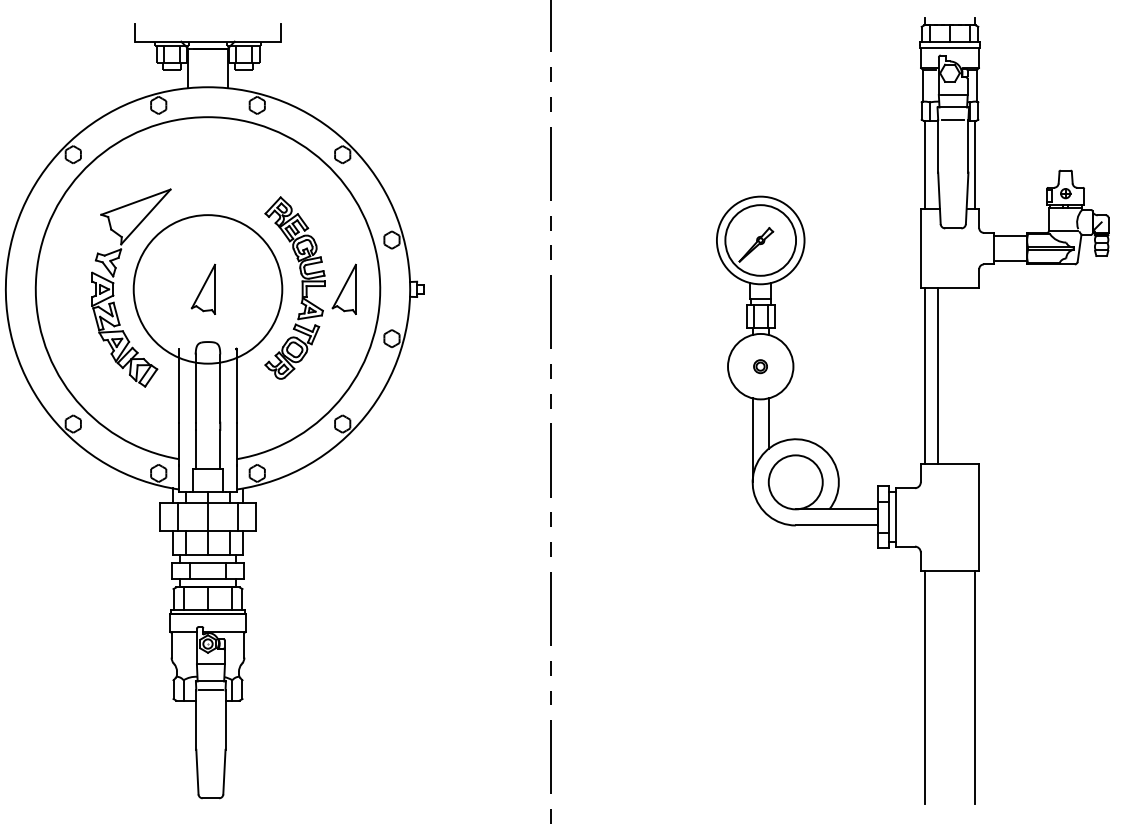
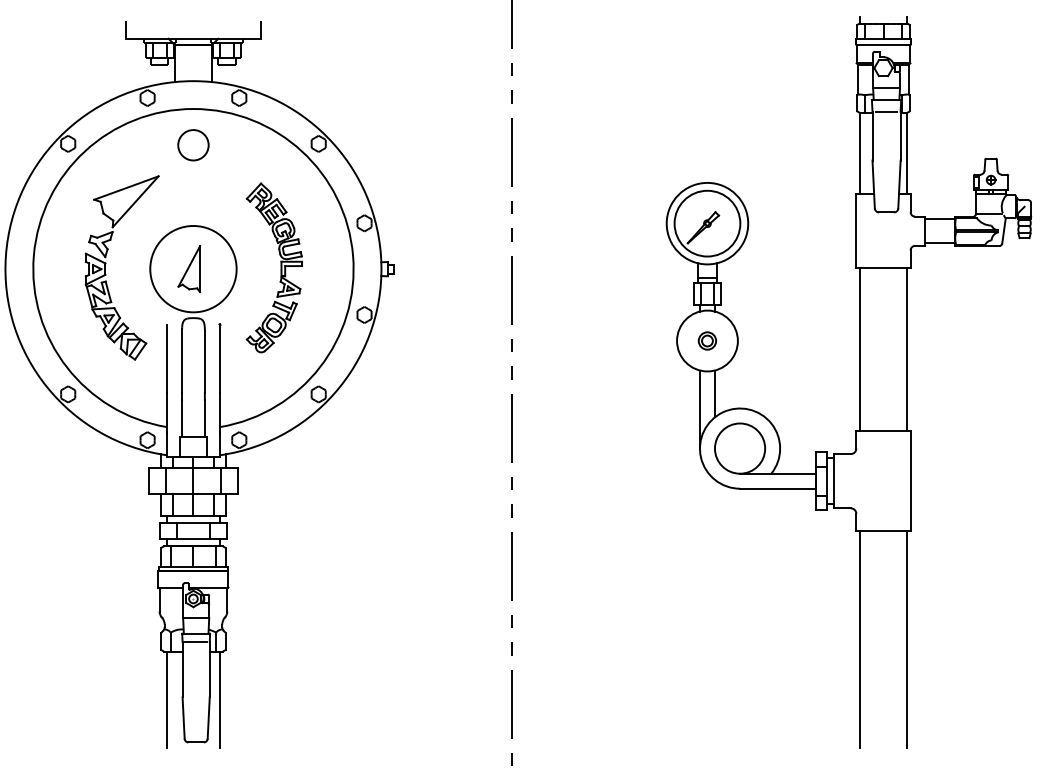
circle: (208, 156) -> (193, 145), added
circle: (208, 288) -> (193, 268), size x0.62
part: (343, 288) -> (319, 268), removed
part: (759, 366) -> (706, 340), size x1.43
line: (938, 375) -> (906, 349), moved
line: (180, 752) -> (167, 699), added
line: (236, 752) -> (219, 699), added

